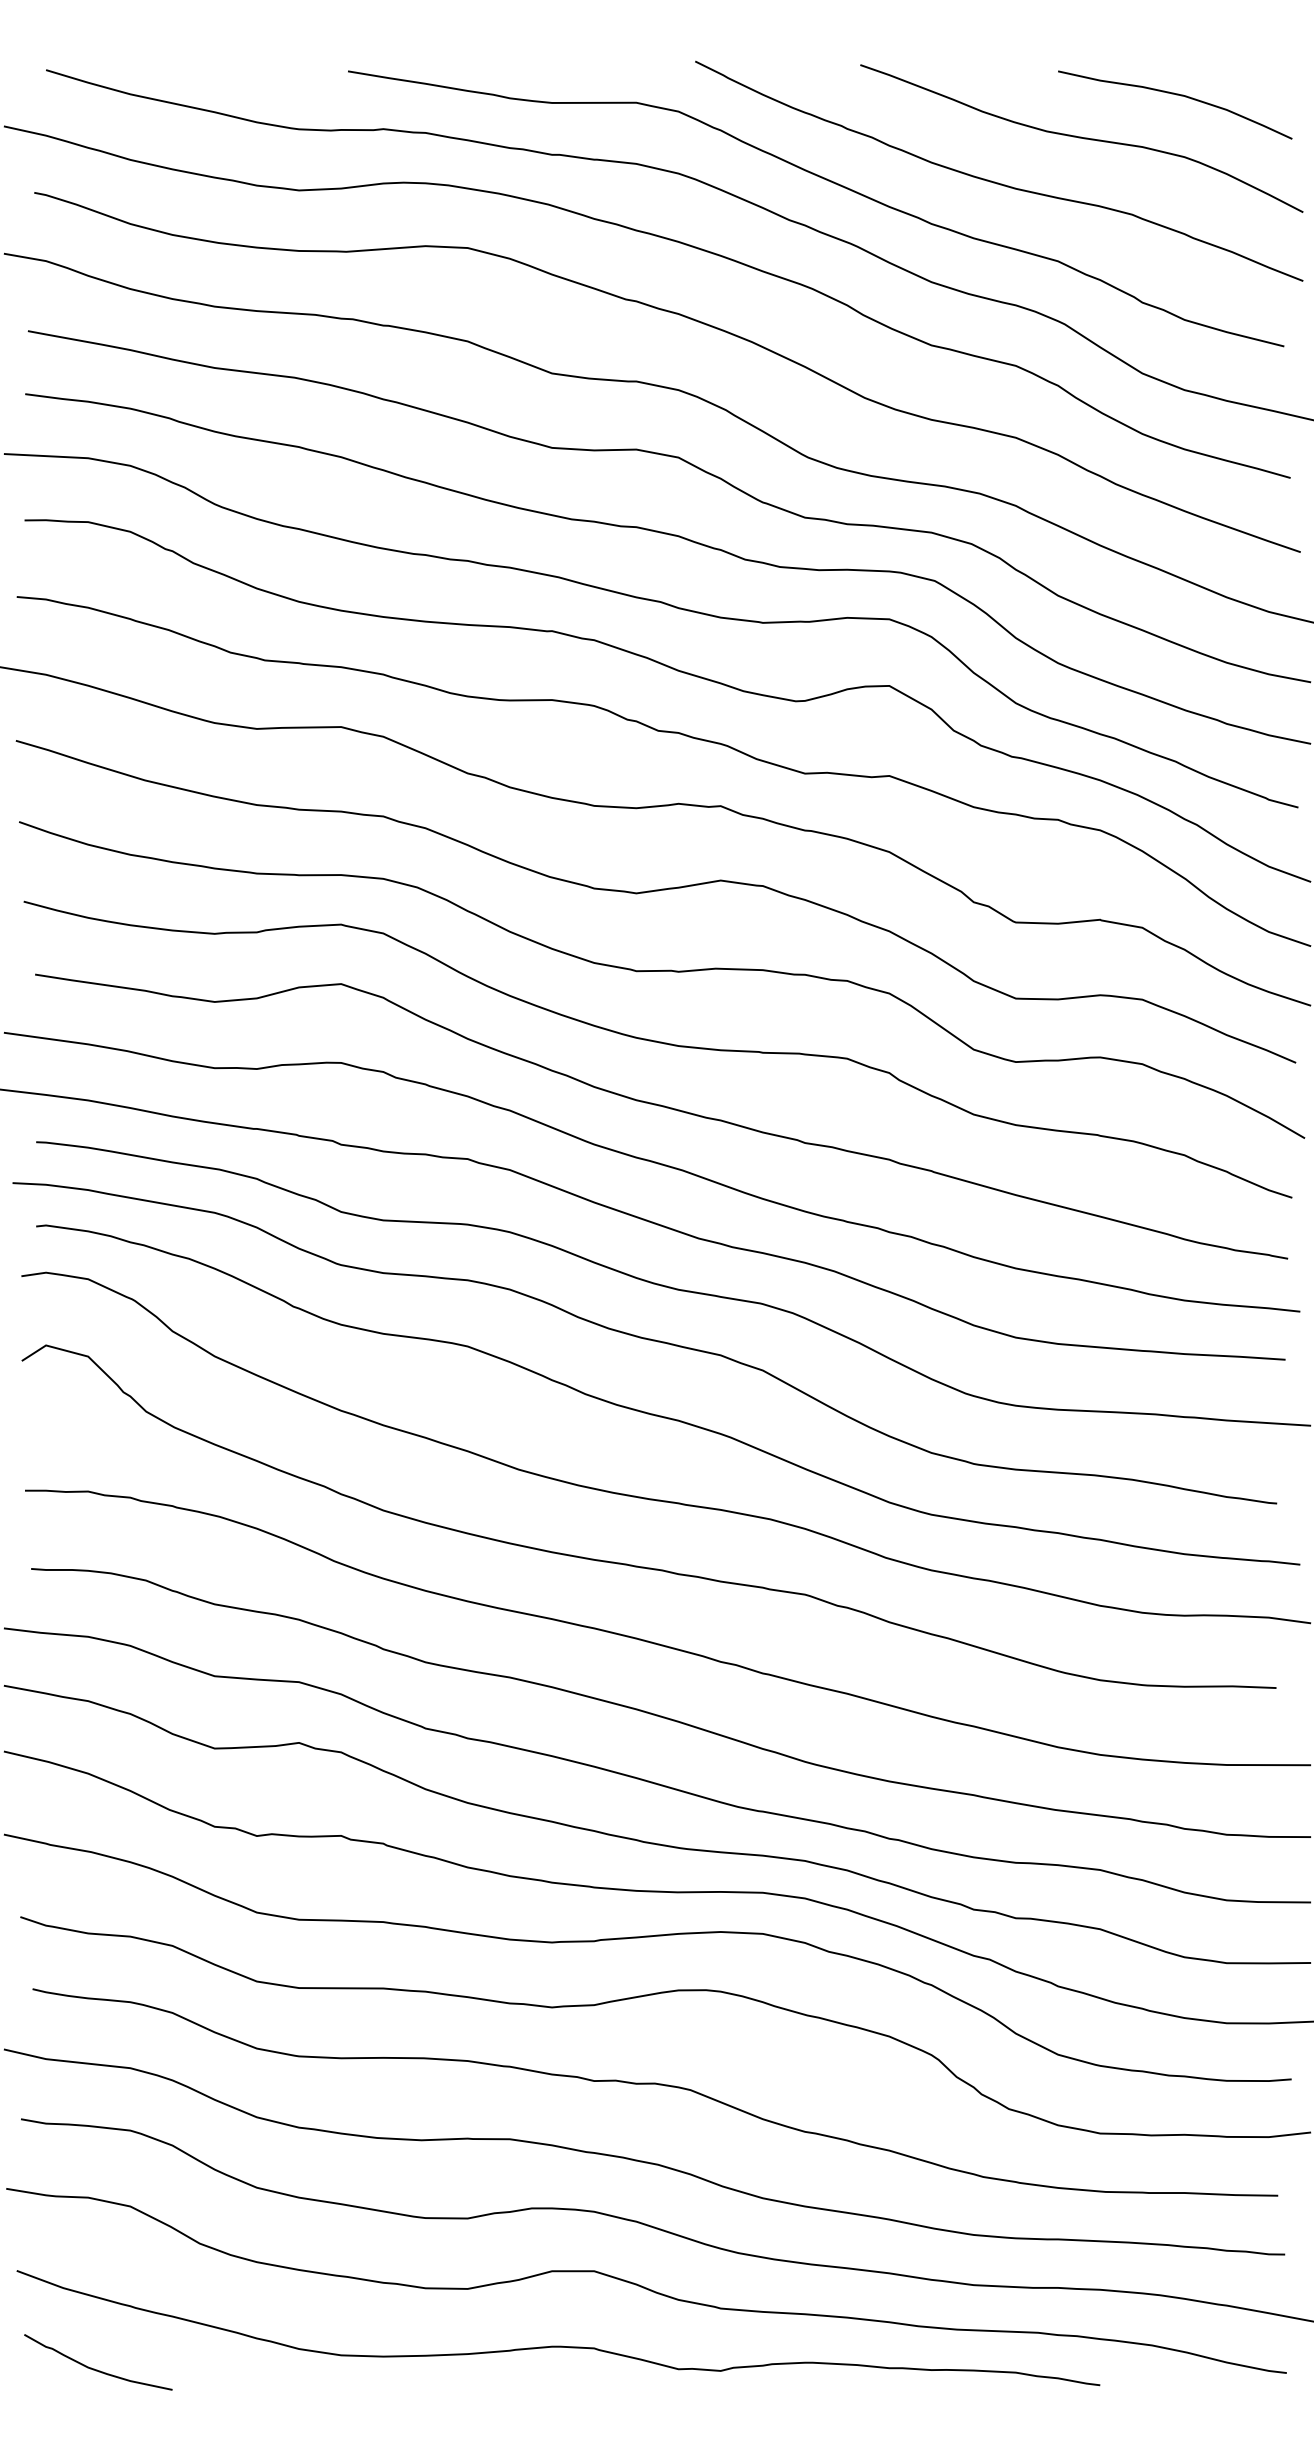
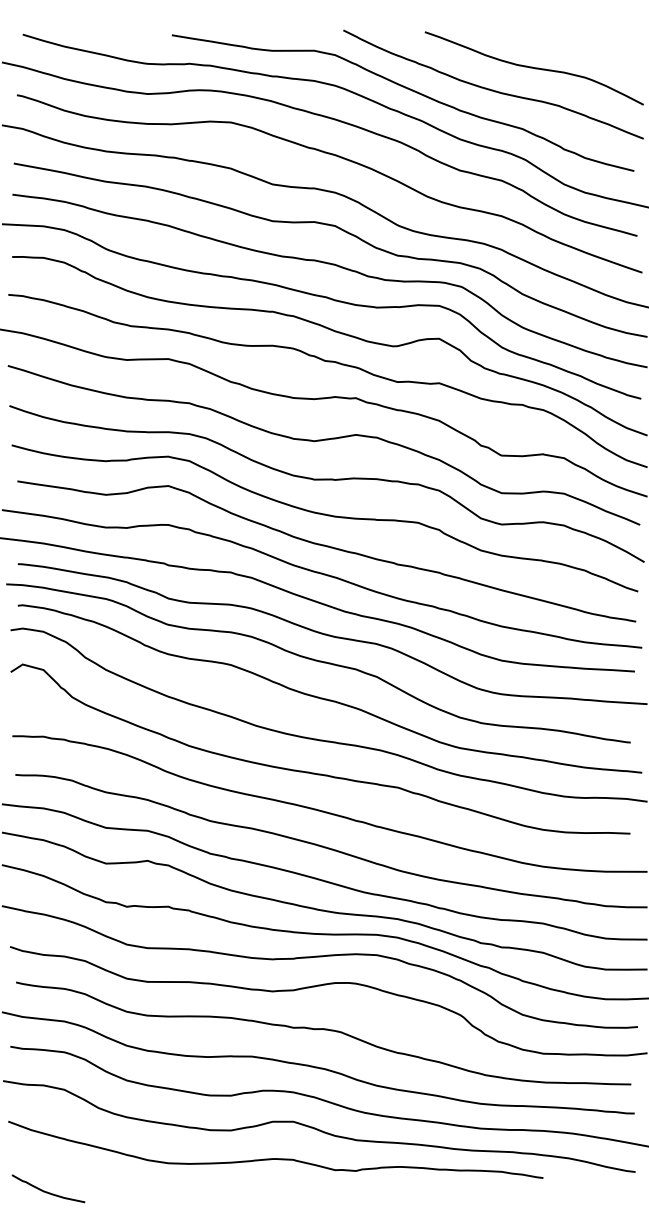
curve: (1175, 96) -> (580, 47), removed
curve: (96, 2367) -> (47, 1191), moved

